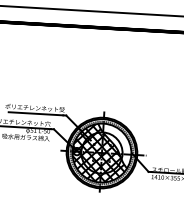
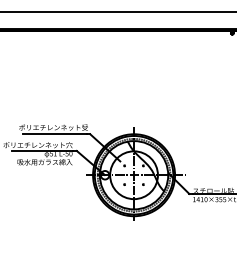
hatch: (98, 153) -> (130, 175), removed

